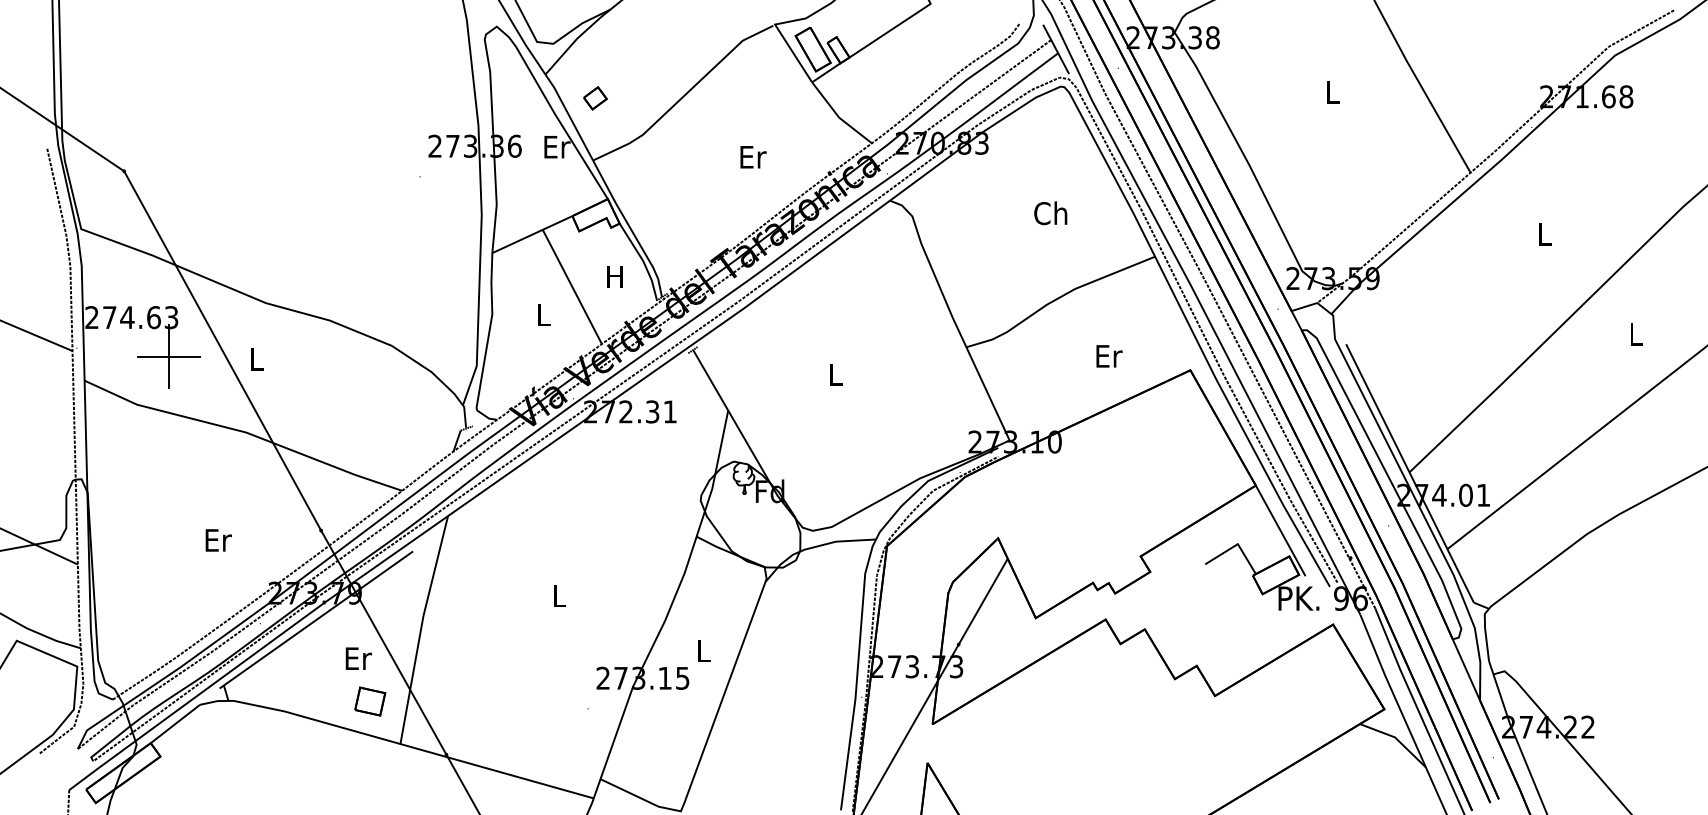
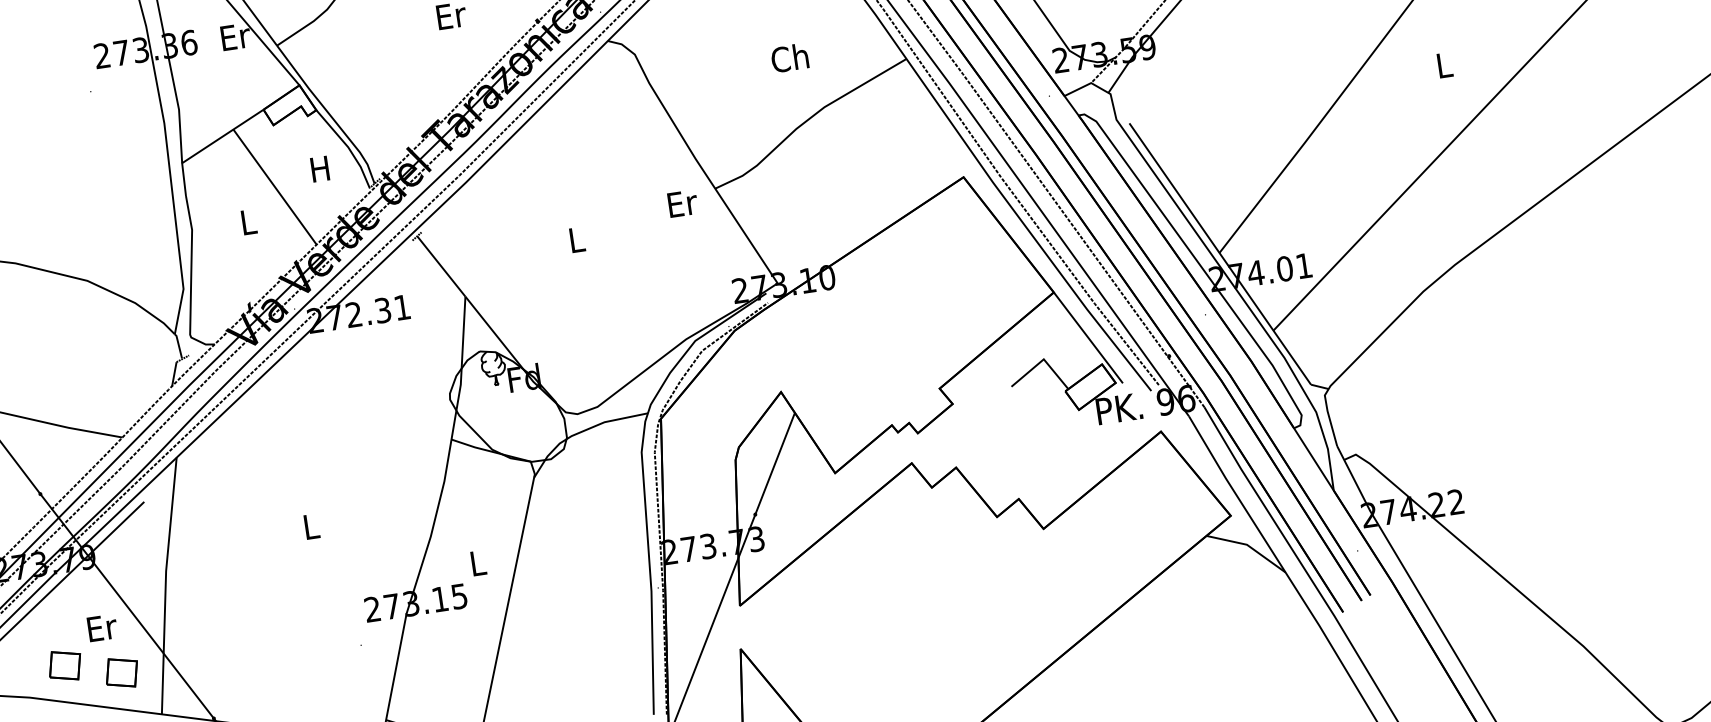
text: (1050, 213) -> (789, 58), moved
text: (1109, 356) -> (682, 203), moved
part: (320, 687) -> (65, 665), added

